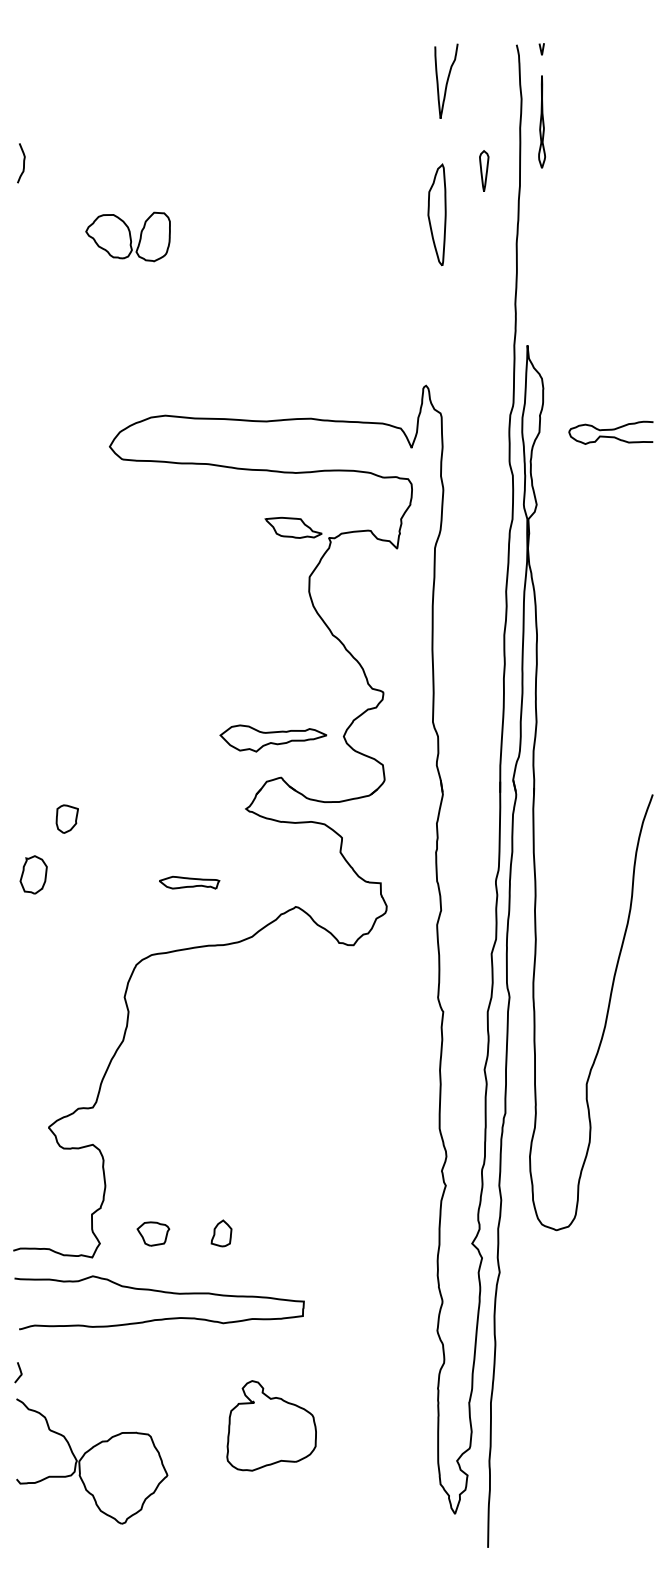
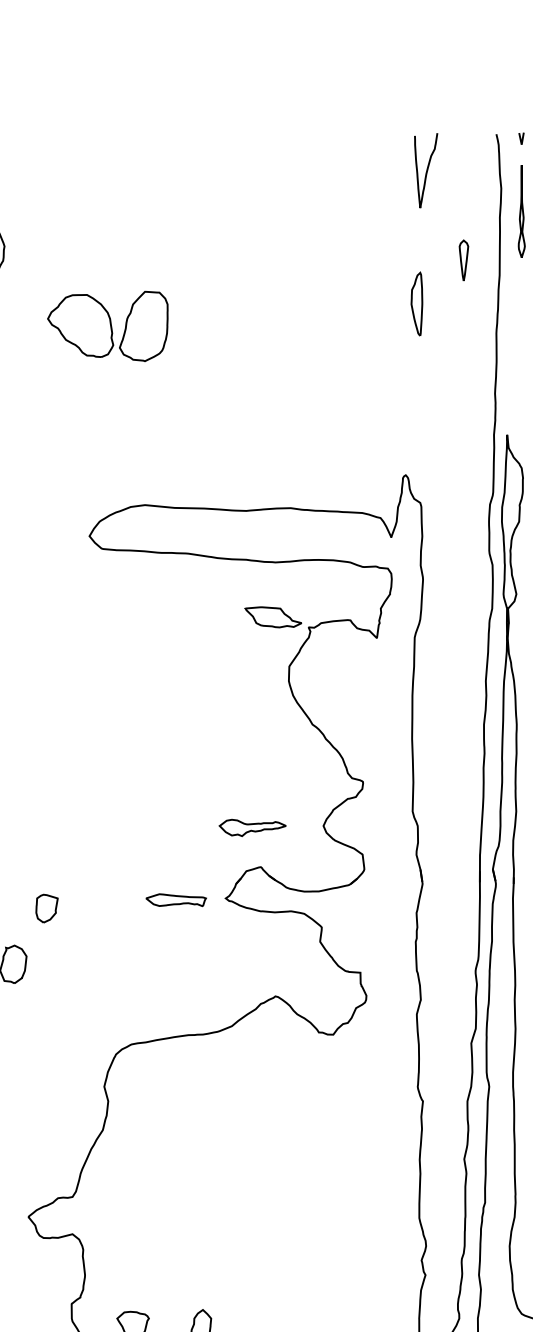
part: (437, 214) -> (417, 303), size x0.62
part: (127, 236) -> (107, 325), size x1.43
part: (272, 738) -> (252, 827), size x0.62
part: (189, 882) -> (176, 899), moved

